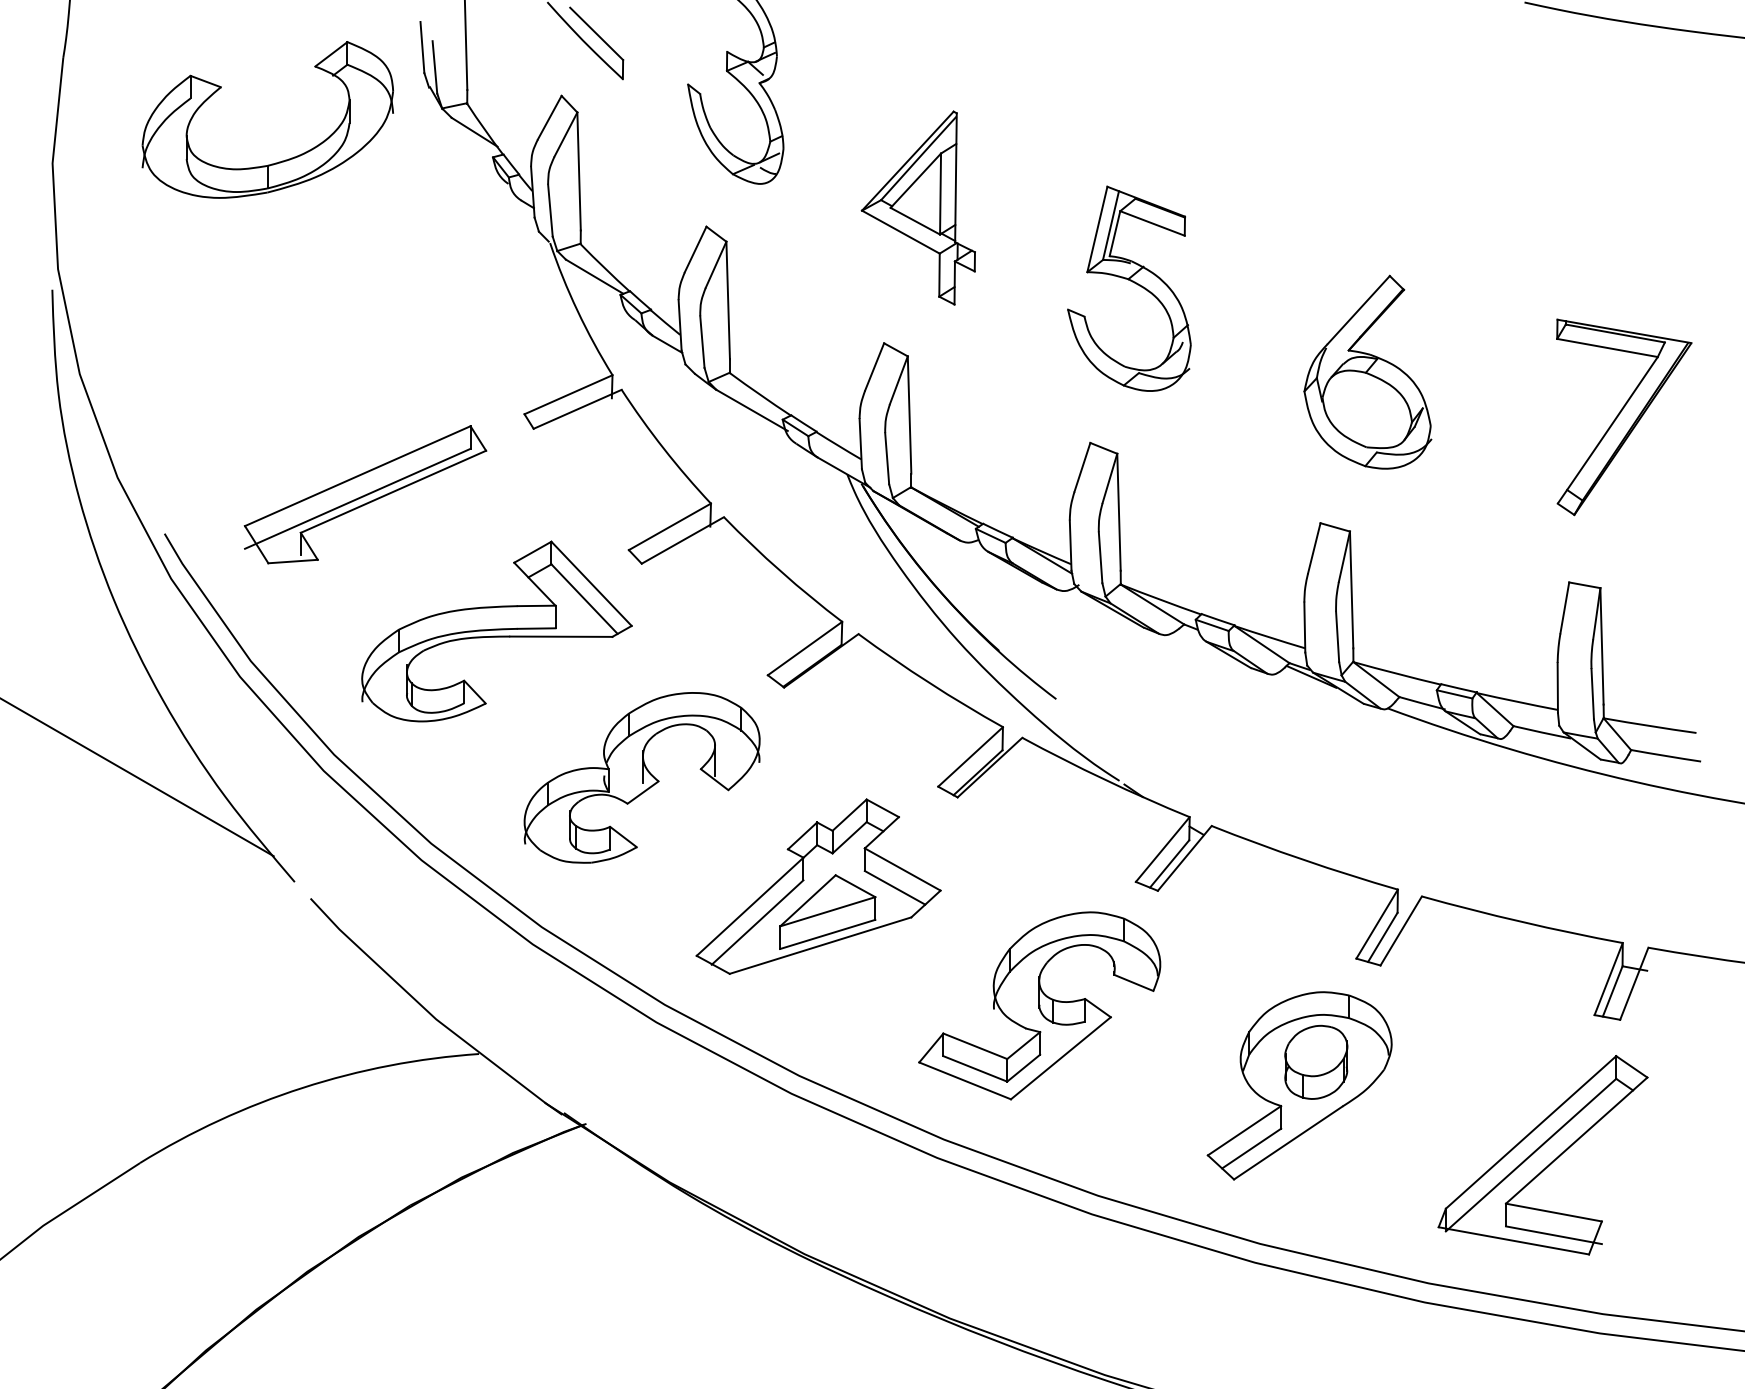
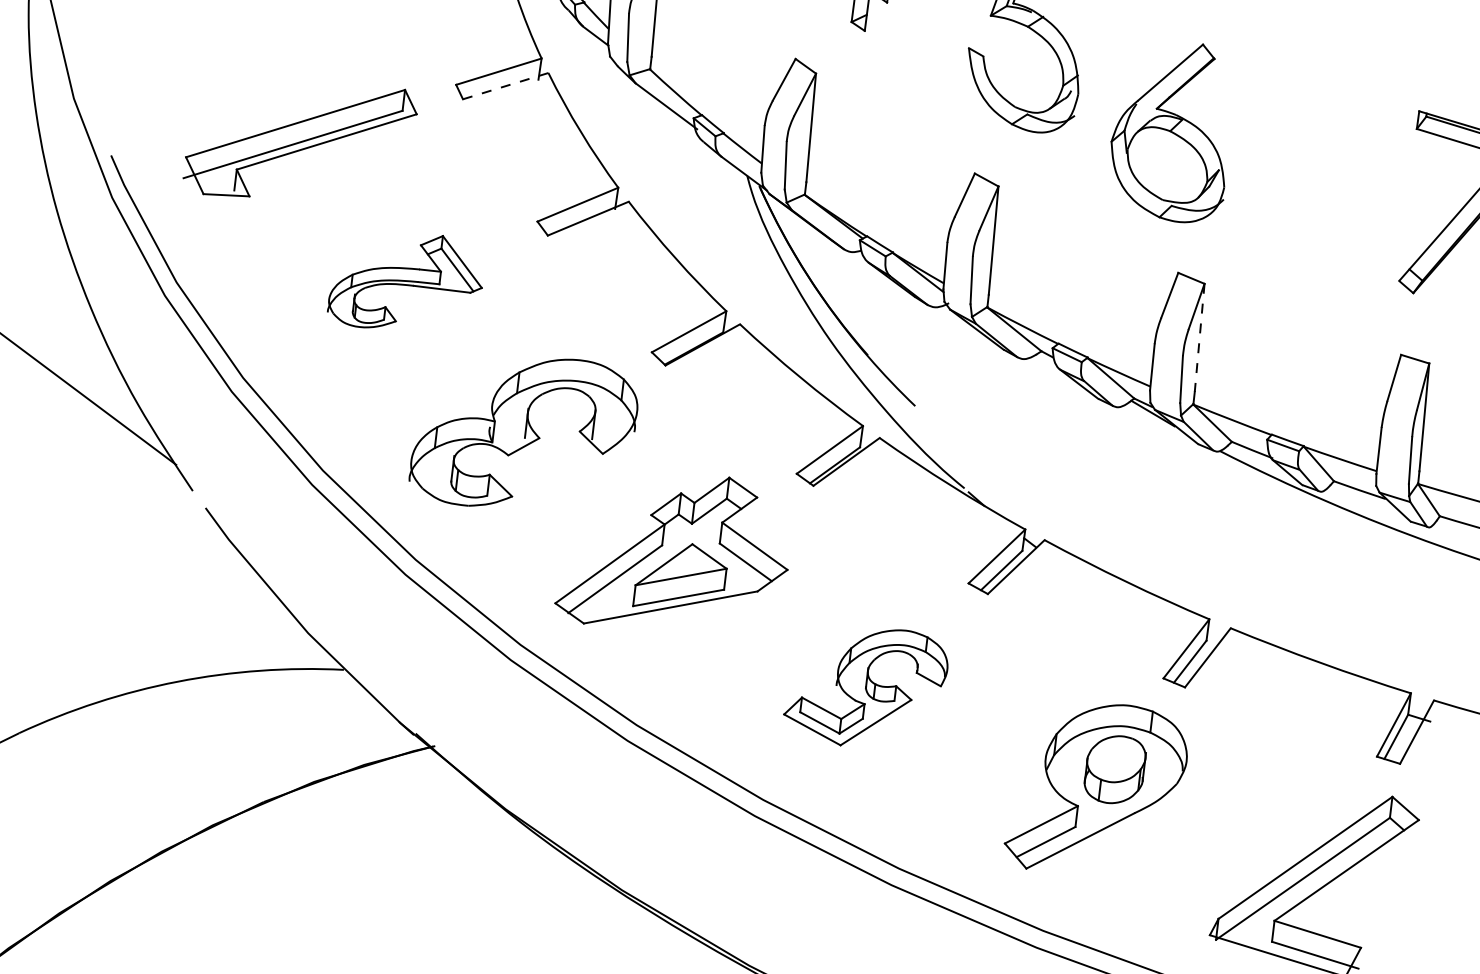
part: (1367, 371) -> (1171, 130), moved
line: (577, 409) -> (505, 86), solid -> dashed
line: (1351, 590) -> (1199, 338), solid -> dashed
part: (496, 631) -> (406, 282), size x0.6
part: (1039, 1005) -> (866, 686), size x0.7

